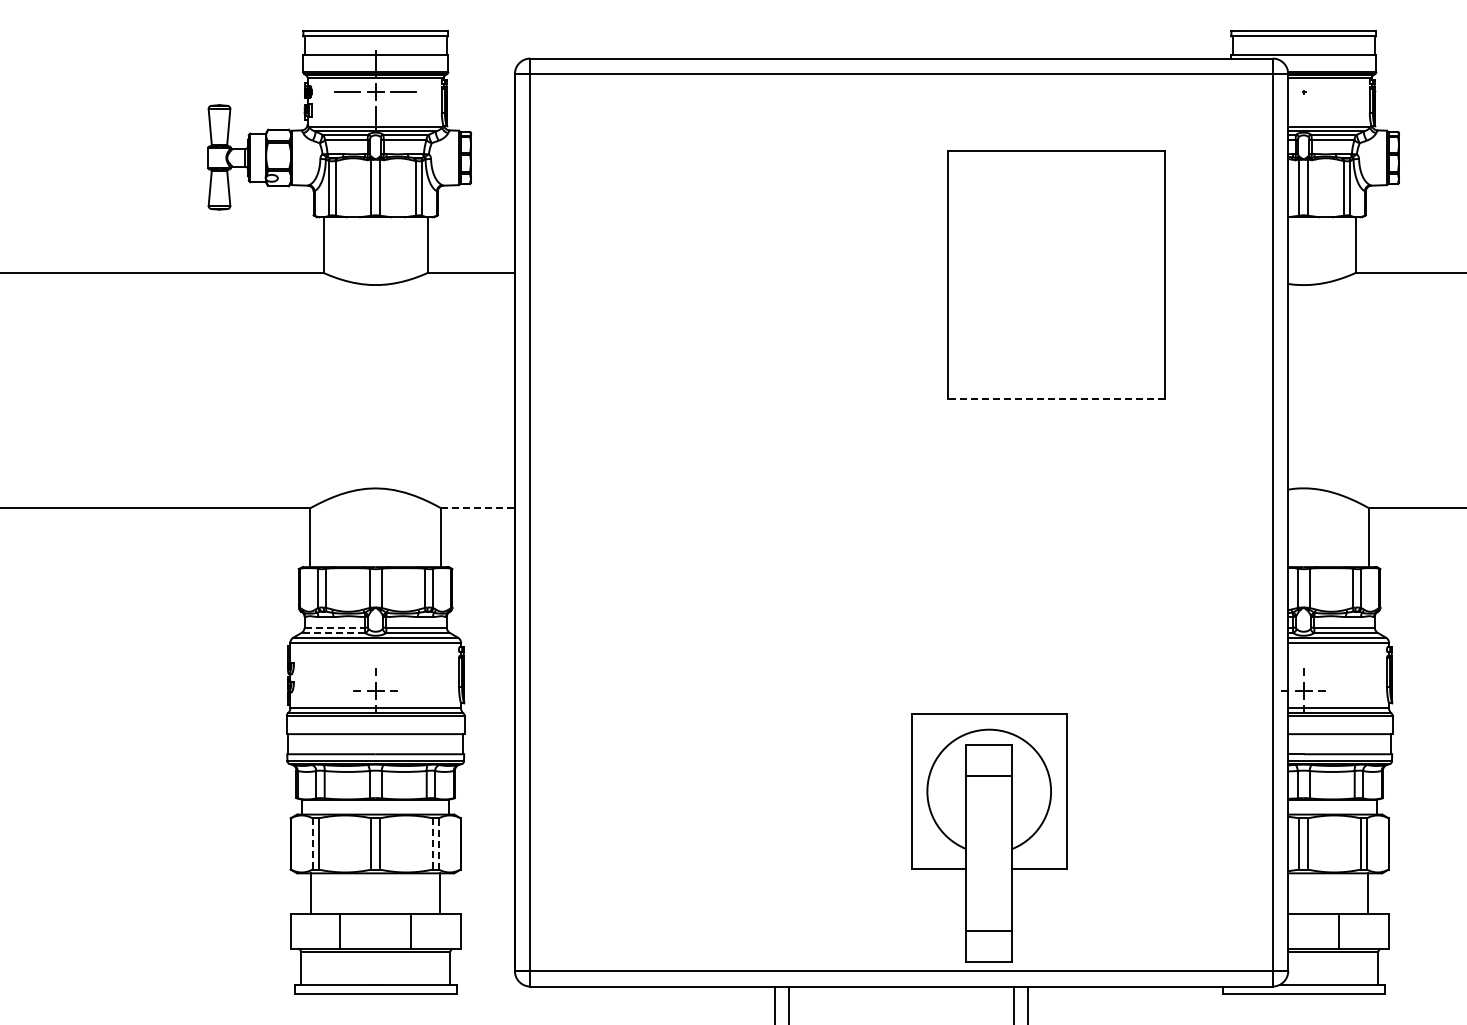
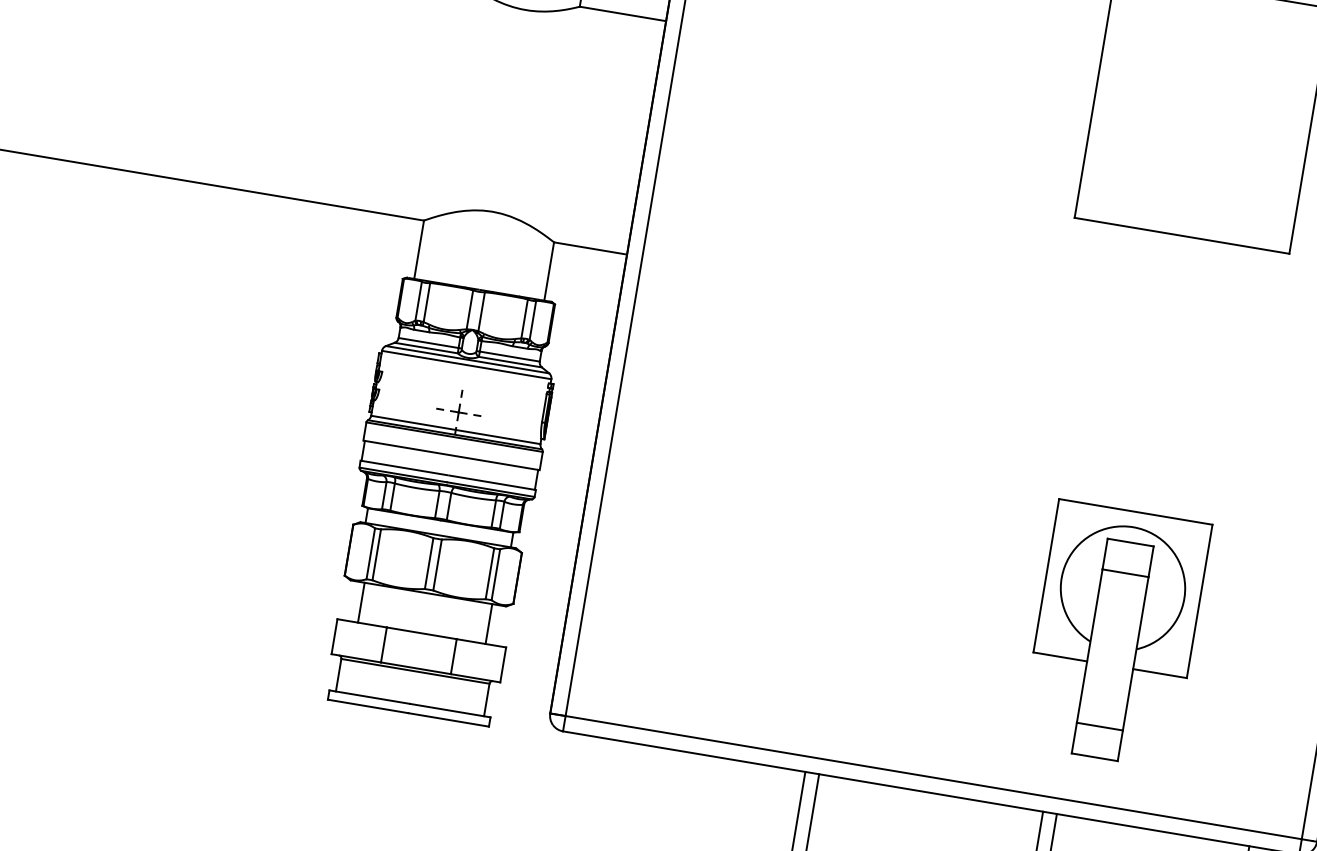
line: (1055, 398) -> (1181, 235), dashed -> solid
line: (478, 508) -> (590, 248), dashed -> solid
line: (335, 627) -> (429, 342), dashed -> solid
line: (333, 633) -> (426, 348), dashed -> solid
part: (989, 837) -> (1115, 634), moved
line: (312, 843) -> (370, 553), dashed -> solid
line: (432, 843) -> (489, 573), dashed -> solid
line: (438, 843) -> (495, 574), dashed -> solid

